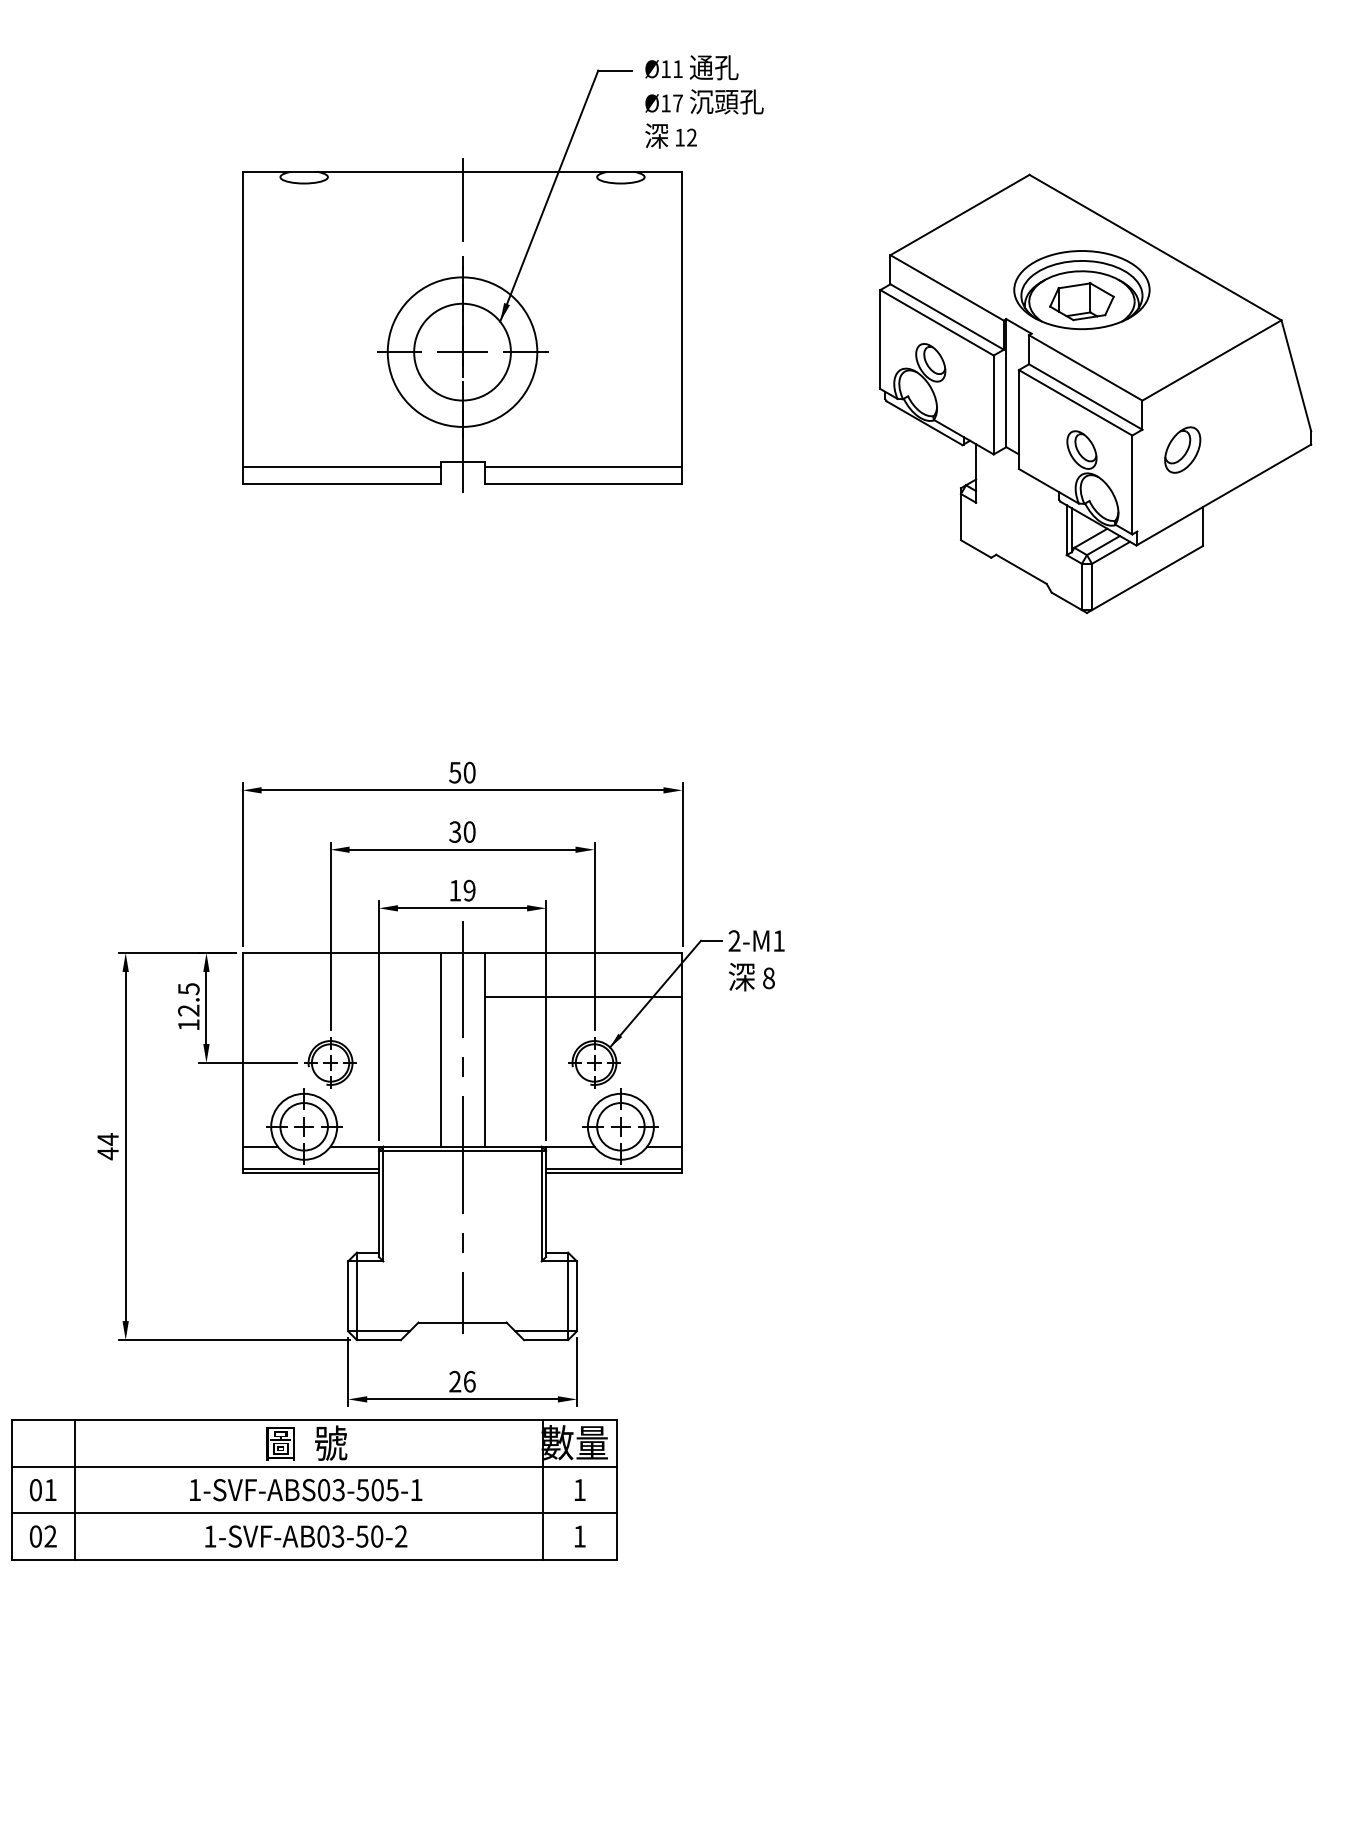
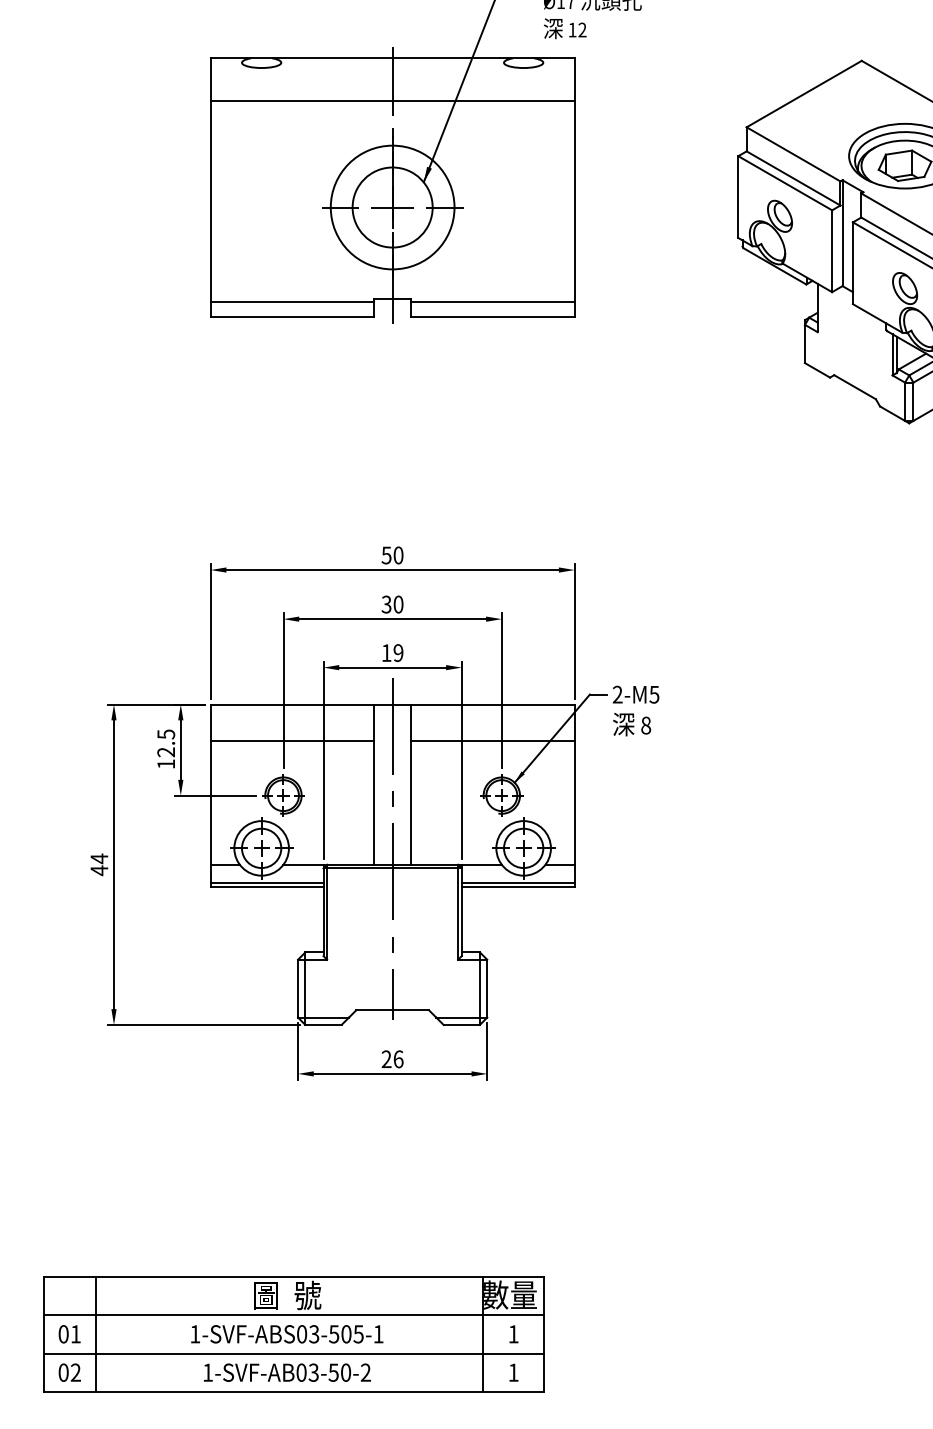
line: (462, 223) -> (392, 101), added
text: (778, 940) -> (654, 694), 2-M1 -> 2-M5
line: (341, 997) -> (292, 741), added
part: (314, 1489) -> (294, 1333), moved

